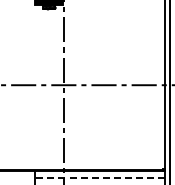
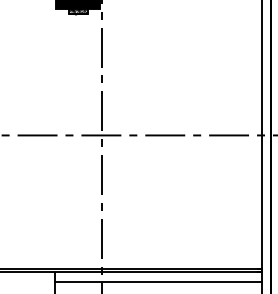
line: (99, 177) -> (158, 282), dashed -> solid

